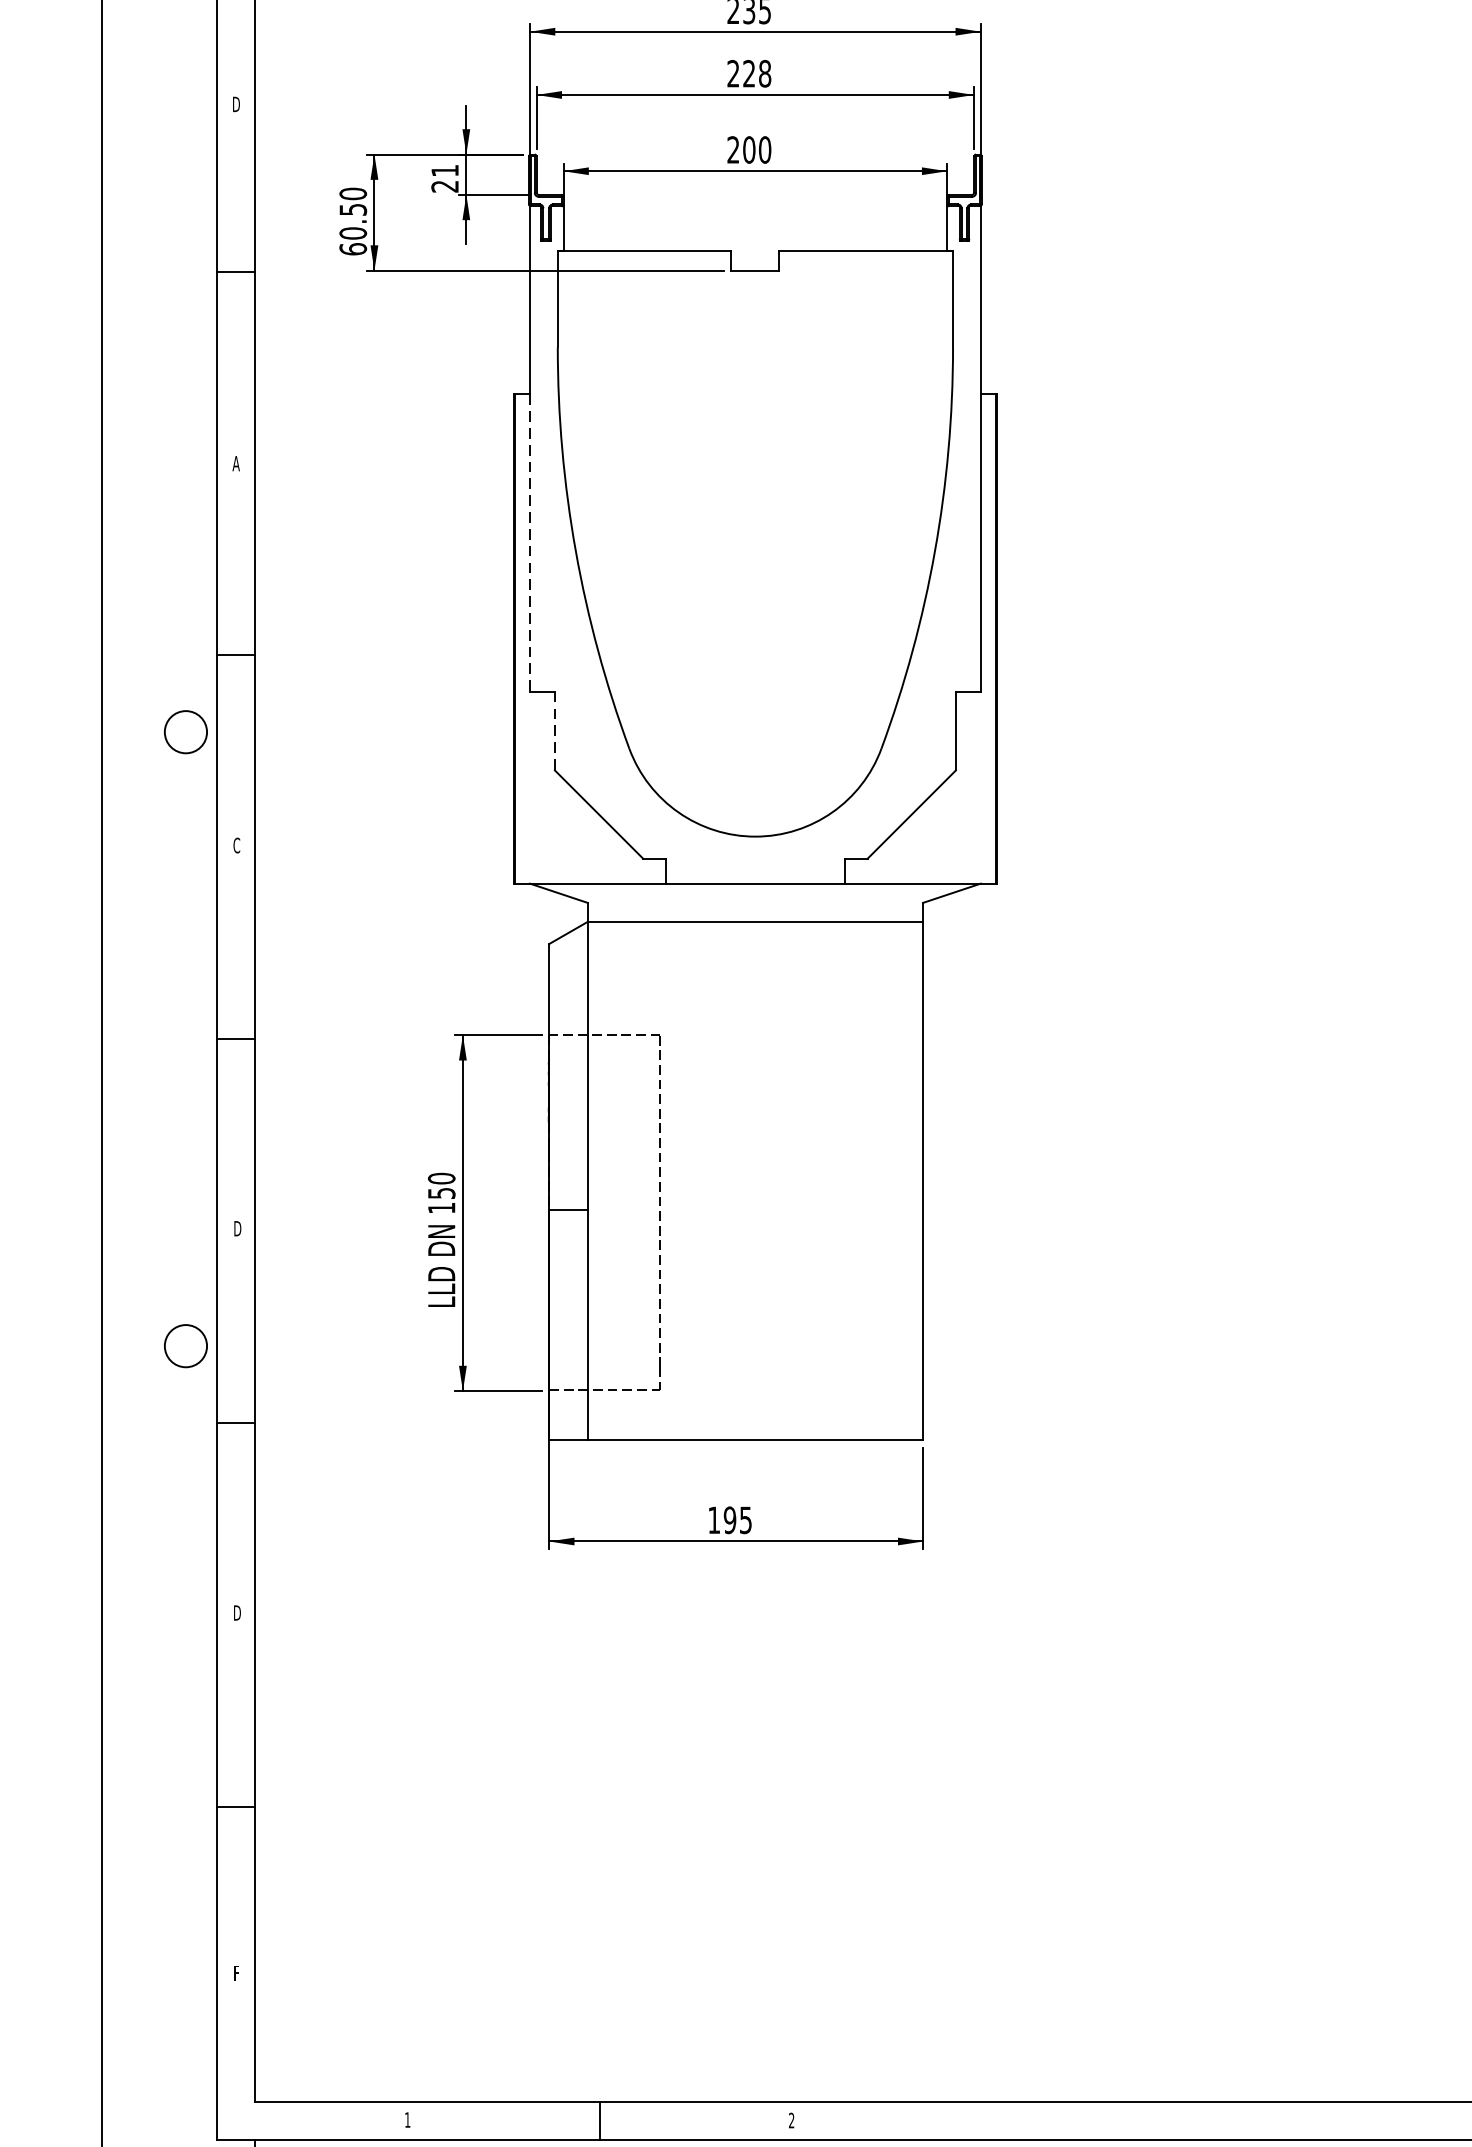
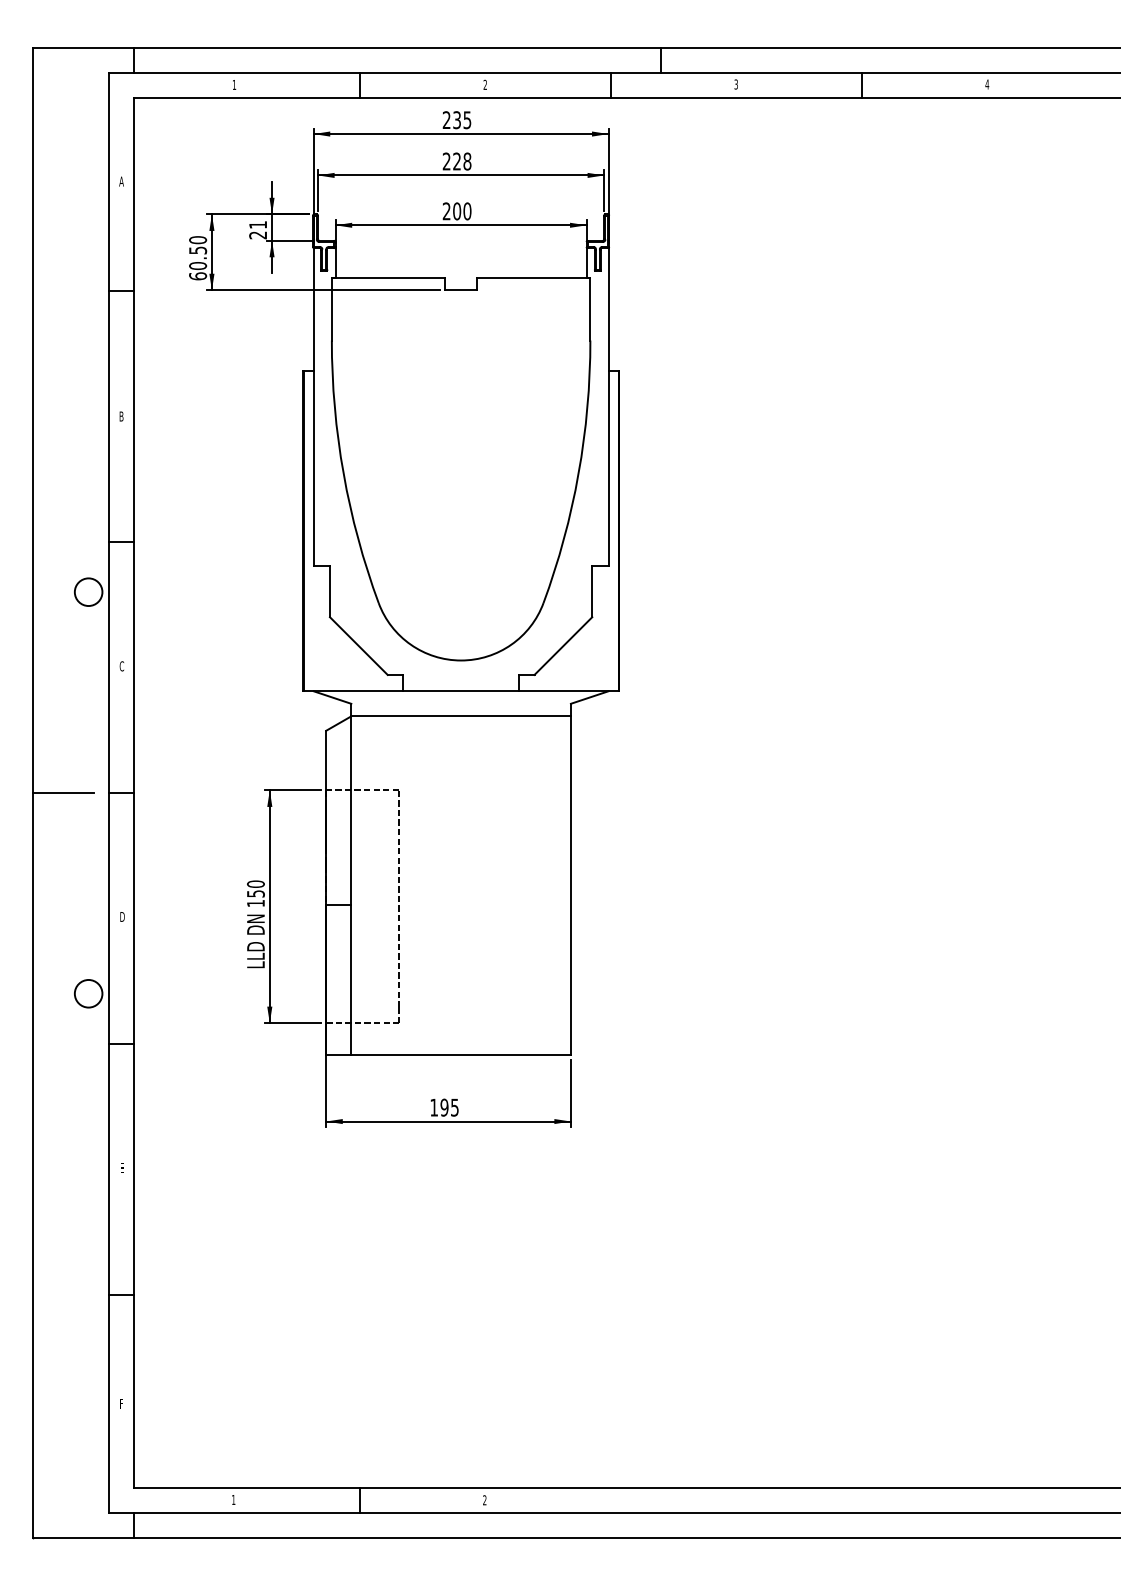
text: (236, 104) -> (121, 181), D -> A
text: (236, 463) -> (121, 416), A -> B
line: (529, 544) -> (313, 469), dashed -> solid
line: (554, 731) -> (329, 591), dashed -> solid
line: (147, 1039) -> (63, 793), added
text: (237, 1613) -> (122, 1168), D -> E

